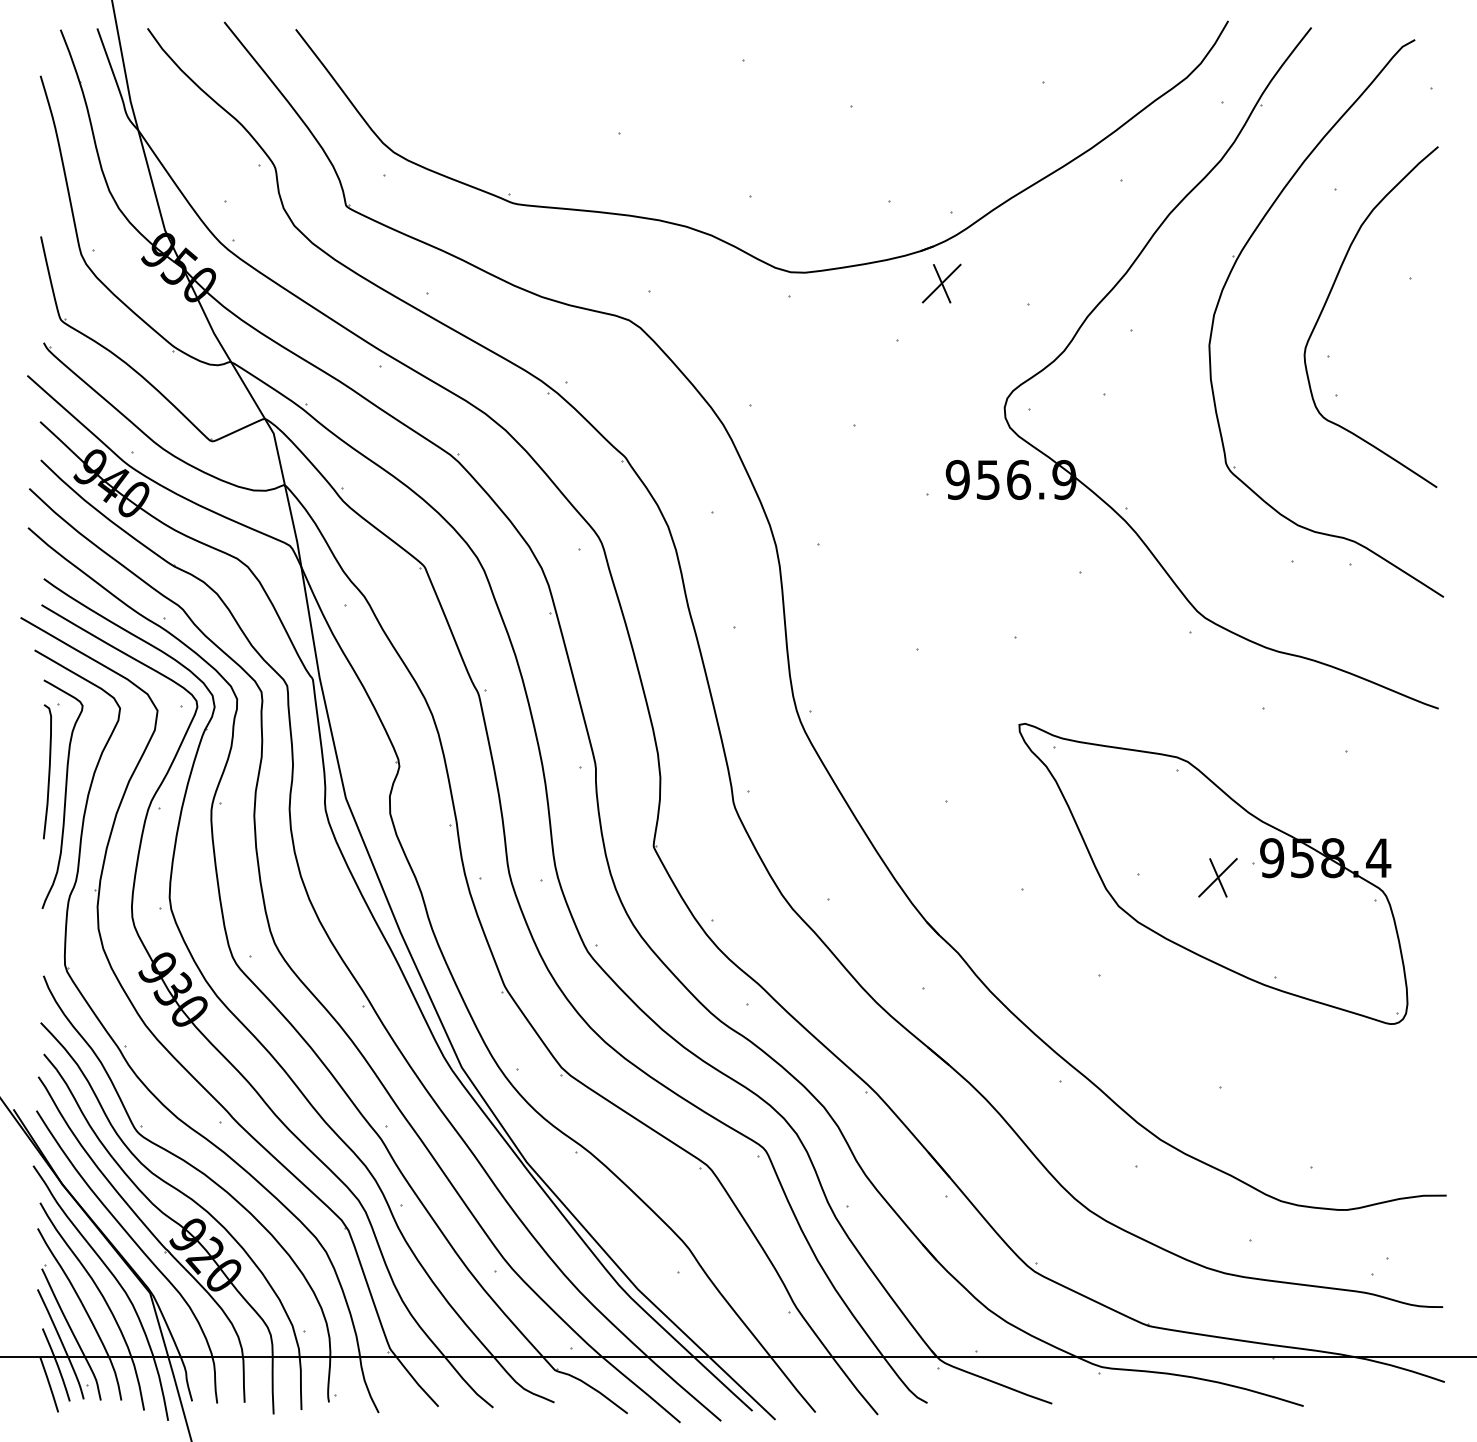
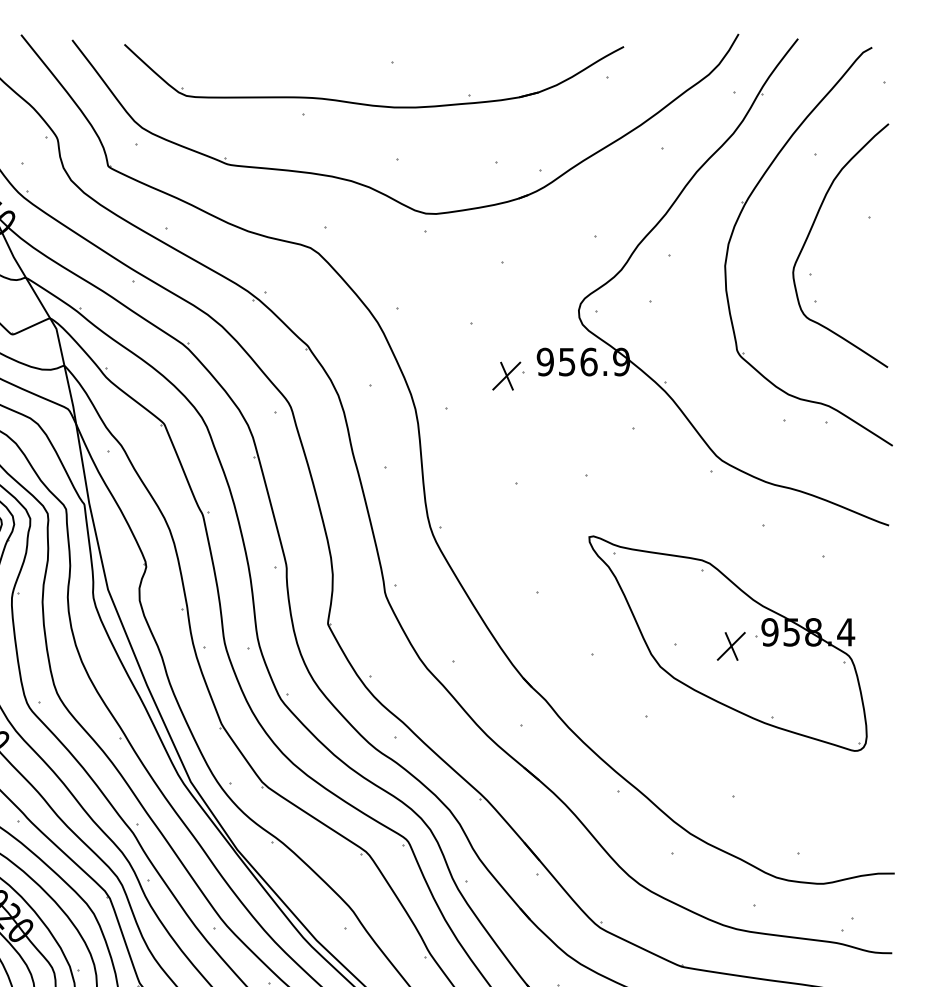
part: (712, 119) -> (370, 104), added
part: (941, 283) -> (506, 376), moved

